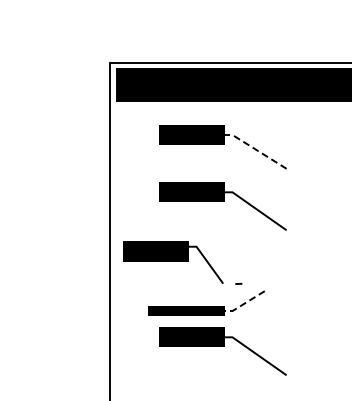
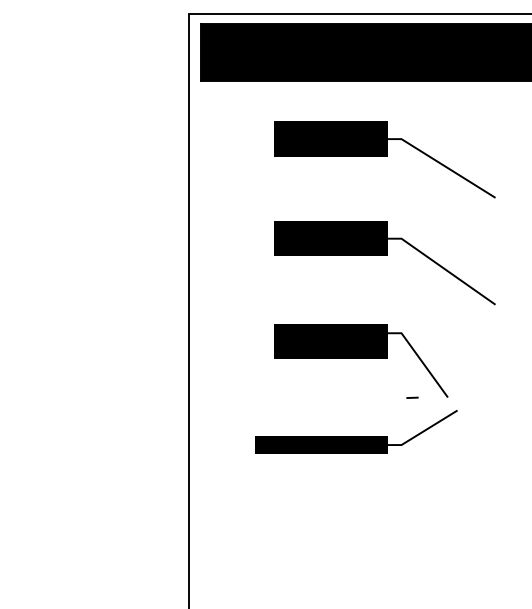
line: (255, 149) -> (441, 164), dashed -> solid
part: (173, 262) -> (361, 360), moved
line: (244, 303) -> (422, 431), dashed -> solid
part: (222, 351) -> (384, 515), removed

